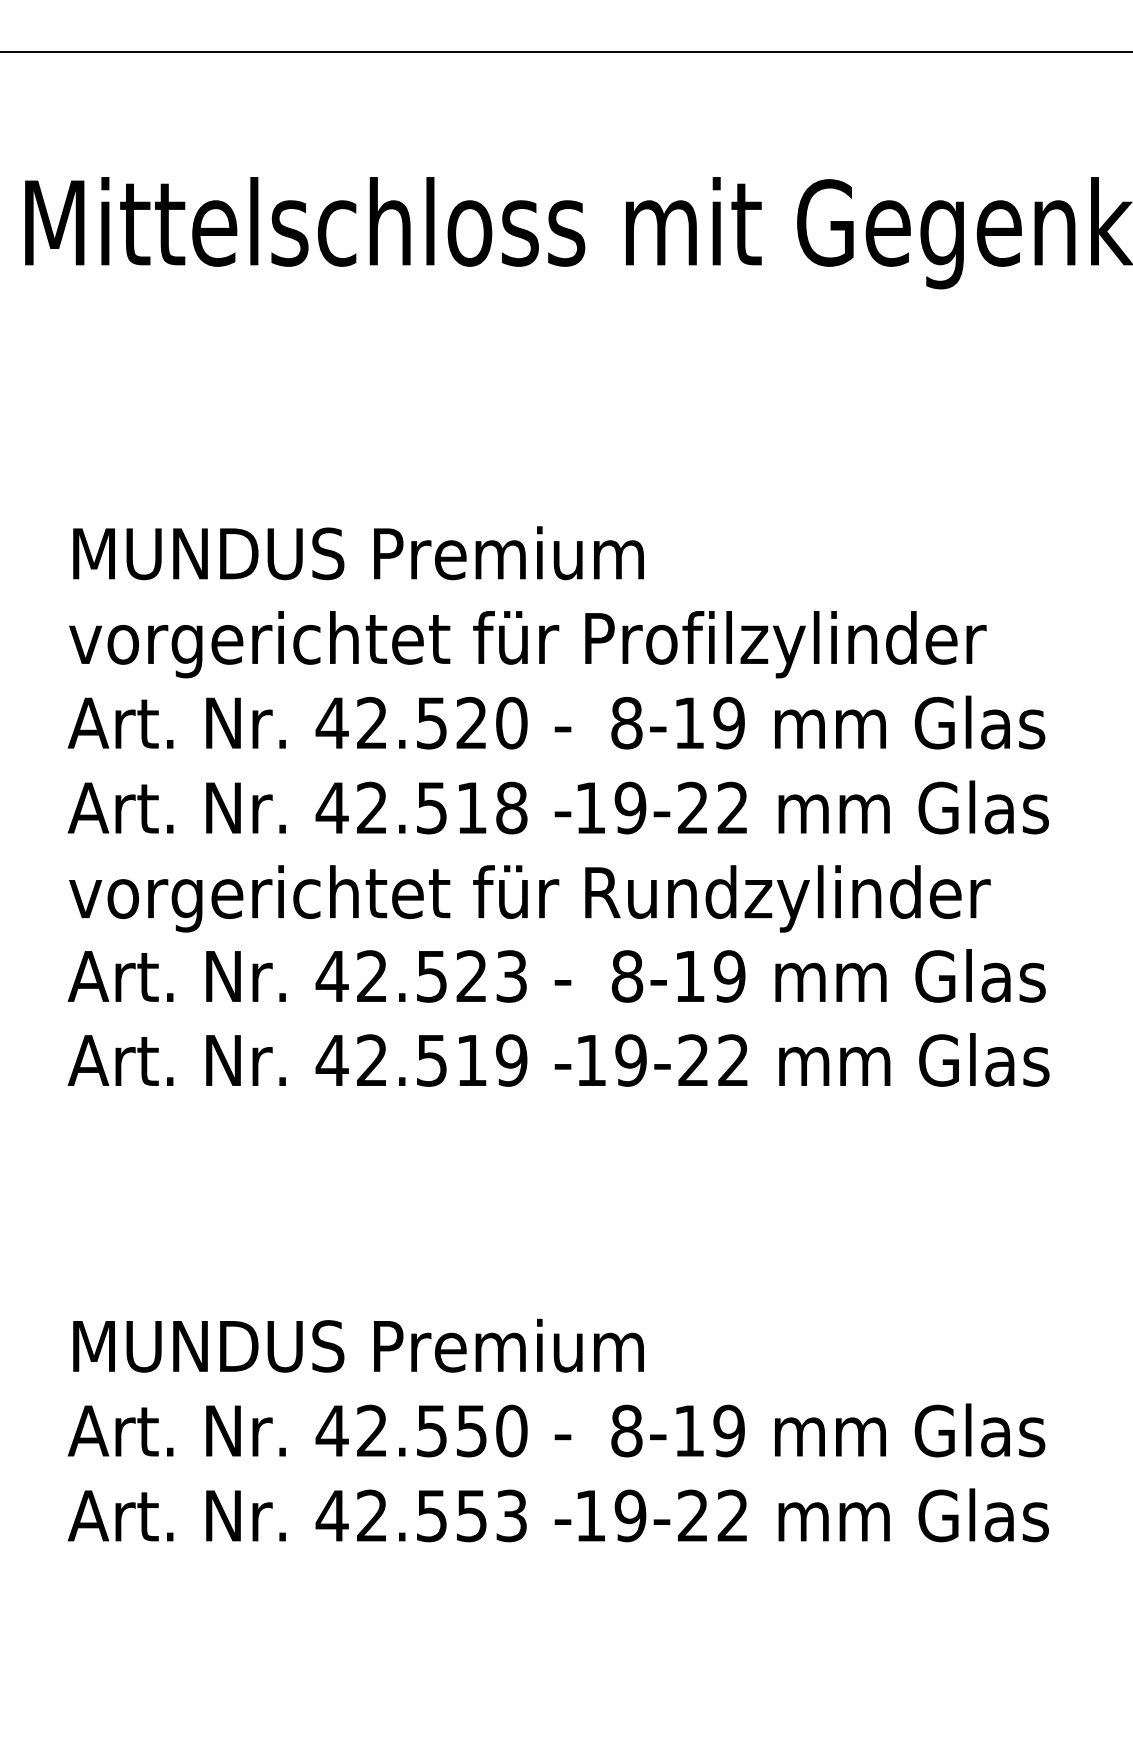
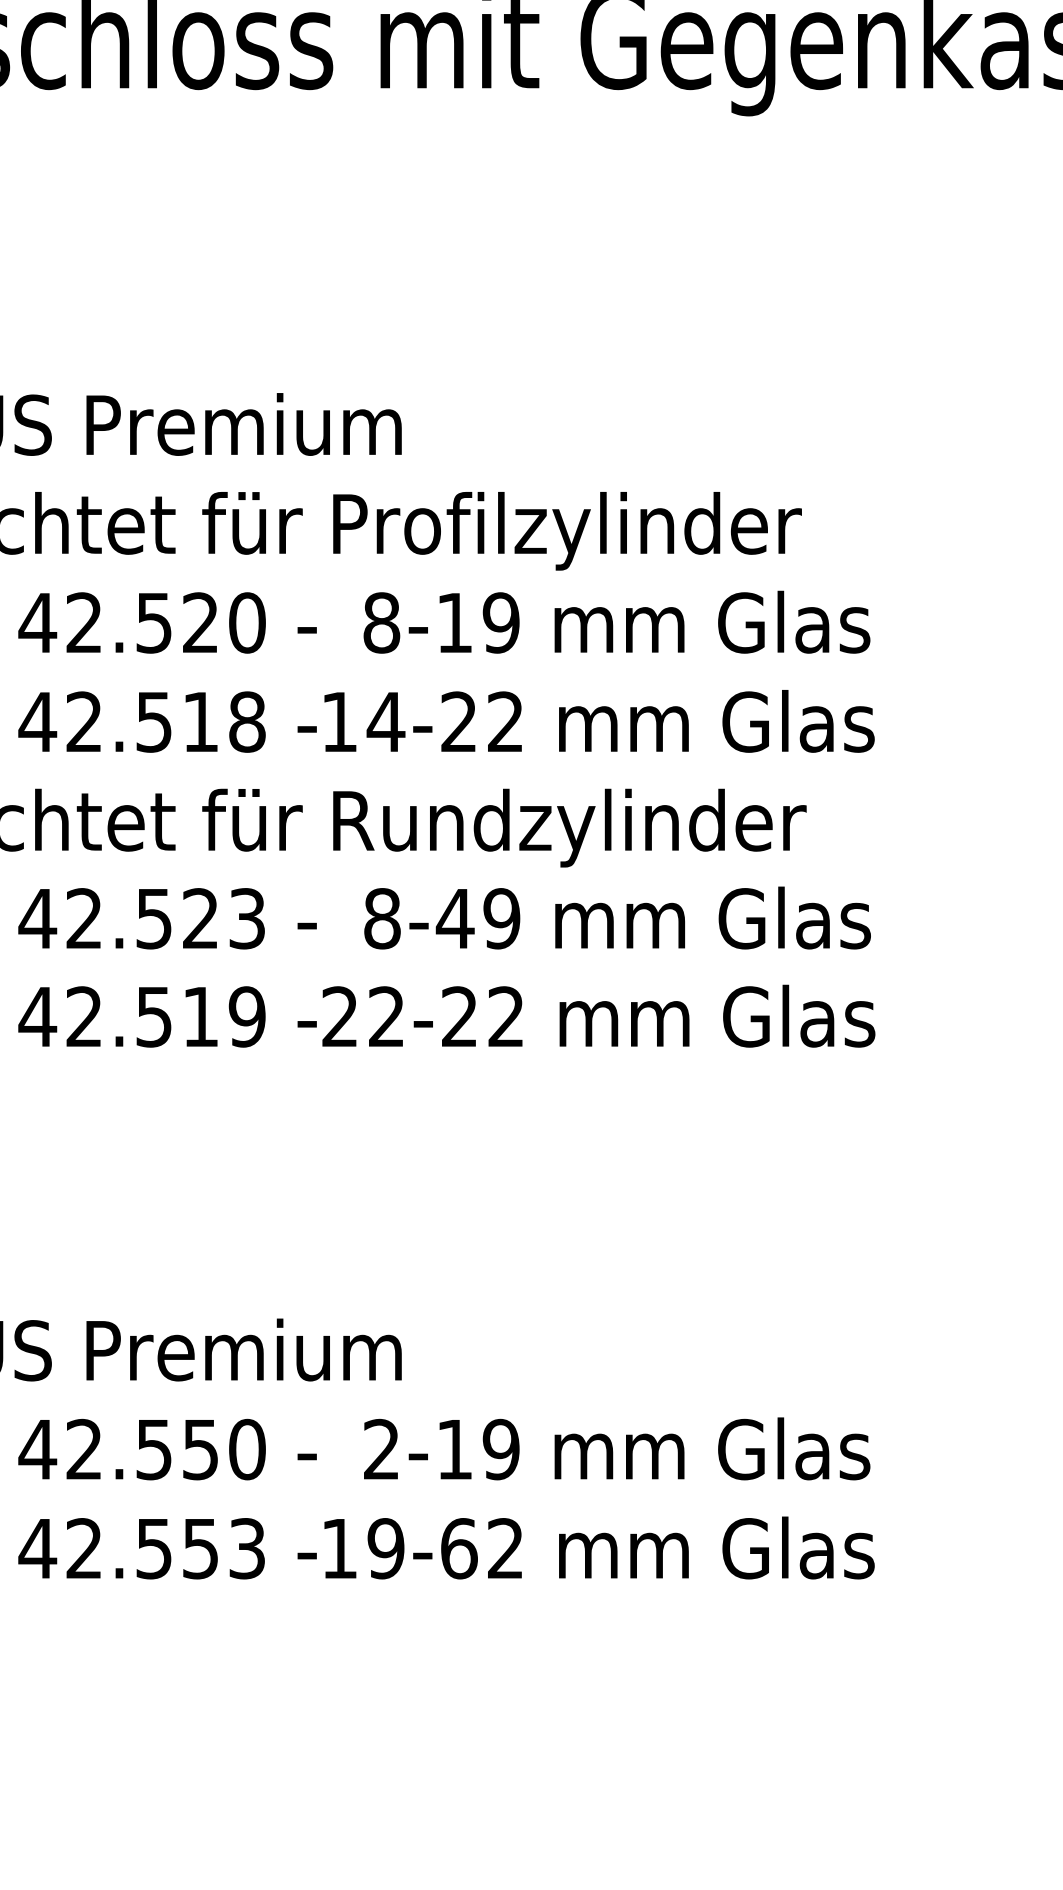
text: (630, 807) -> (386, 721), 19-22 -> 14-22
text: (689, 976) -> (454, 918), 8-19 -> 8-49
text: (611, 1060) -> (363, 1016), 19-22 -> 22-22
text: (626, 1430) -> (381, 1448), 8-19 -> 2-19
text: (693, 1515) -> (459, 1548), 19-22 -> 19-62

